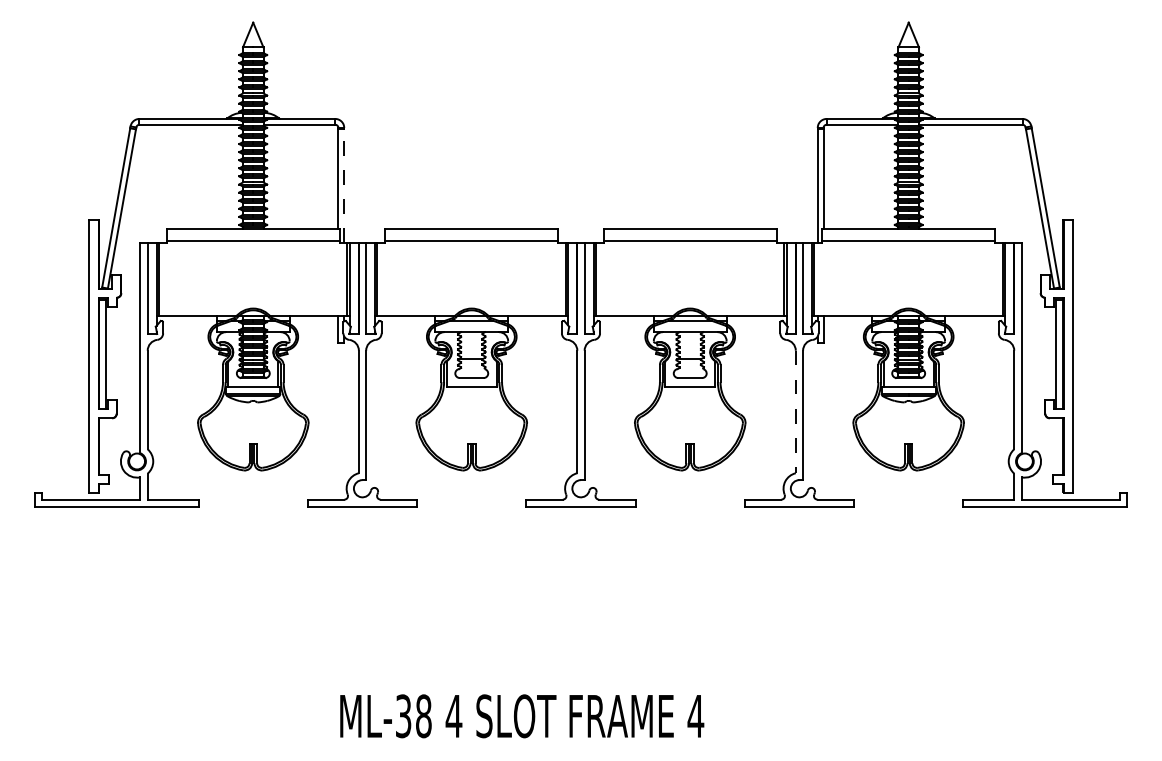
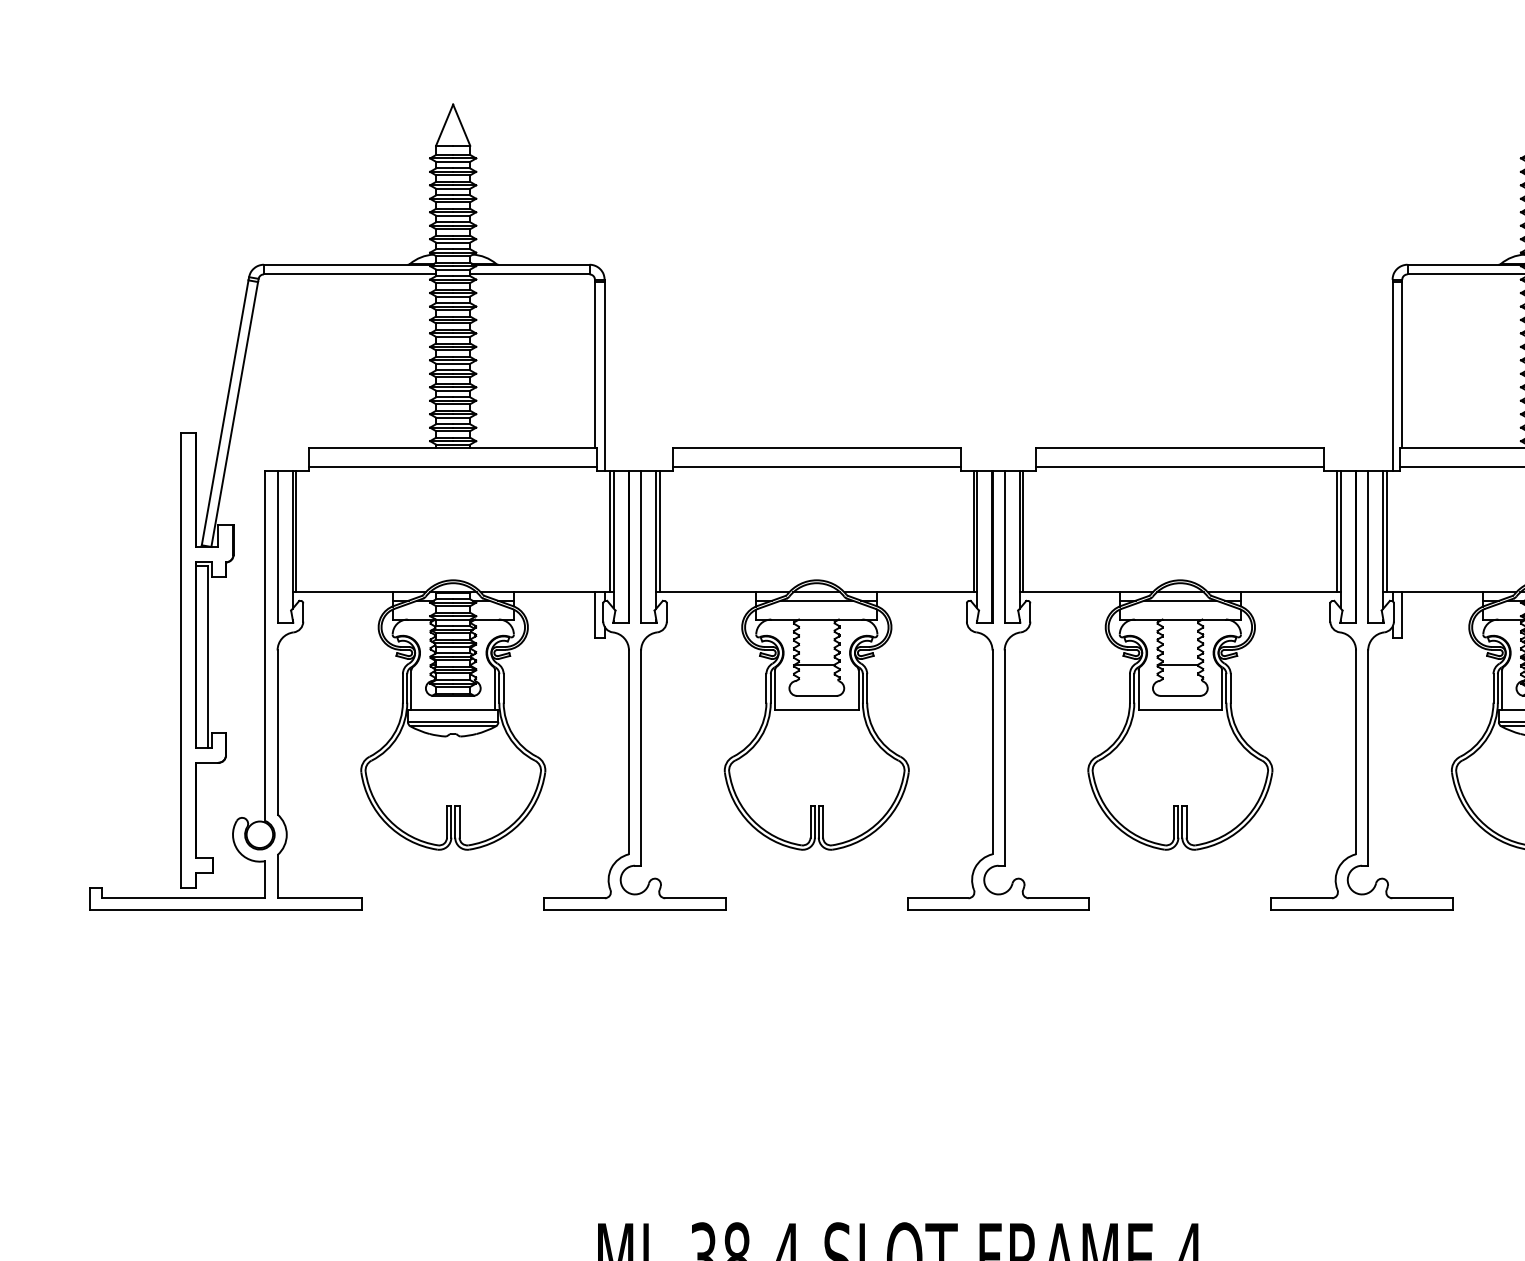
line: (344, 185) -> (605, 375), dashed -> solid
line: (795, 412) -> (1355, 753), dashed -> solid

